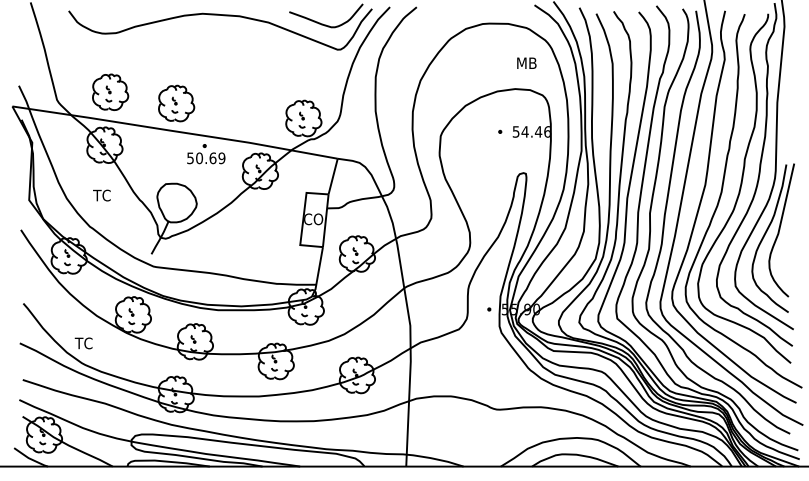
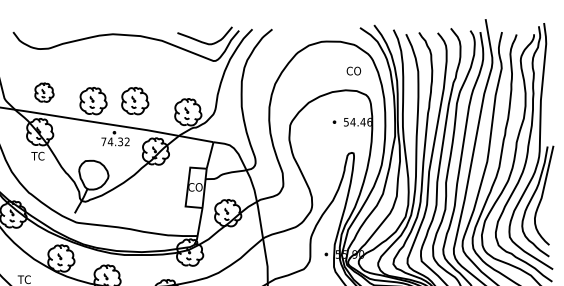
text: (526, 63) -> (354, 71), MB -> CO
part: (110, 91) -> (44, 92), size x0.7
part: (232, 103) -> (135, 101), added
text: (206, 158) -> (115, 142), 50.69 -> 74.32
text: (101, 195) -> (37, 156), moved

